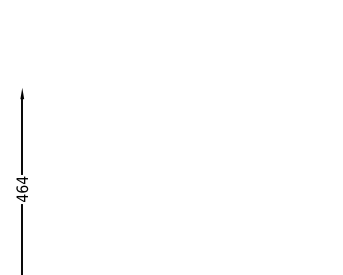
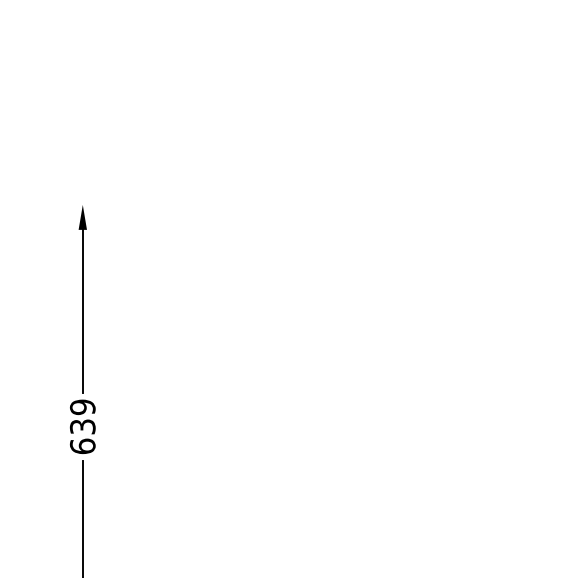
text: (22, 188) -> (83, 425), 464 -> 639

